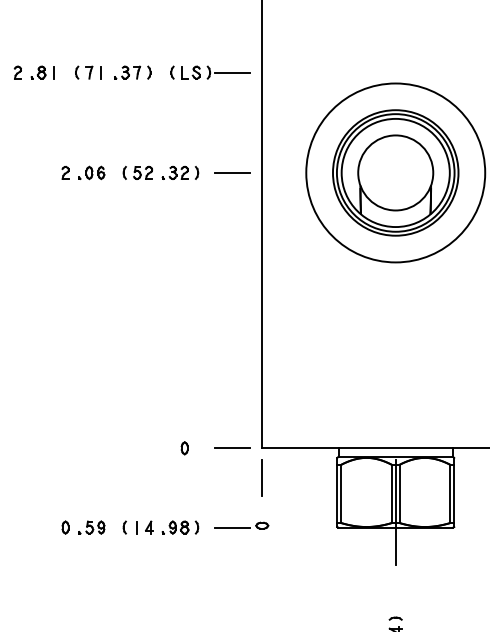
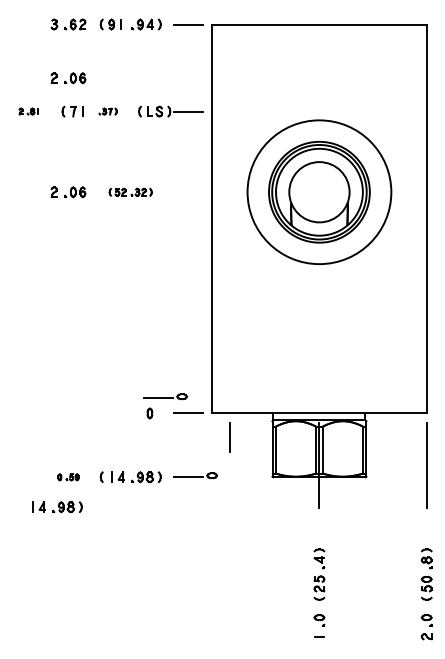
part: (83, 31) -> (68, 78), added
part: (33, 72) -> (28, 111), size x0.6
part: (131, 72) -> (107, 111), size x0.6
part: (160, 173) -> (130, 192), size x0.7
line: (231, 173) -> (187, 192), removed
part: (204, 427) -> (165, 396), added
line: (261, 478) -> (229, 437), moved
part: (83, 527) -> (68, 477), size x0.6
part: (69, 565) -> (57, 507), added

